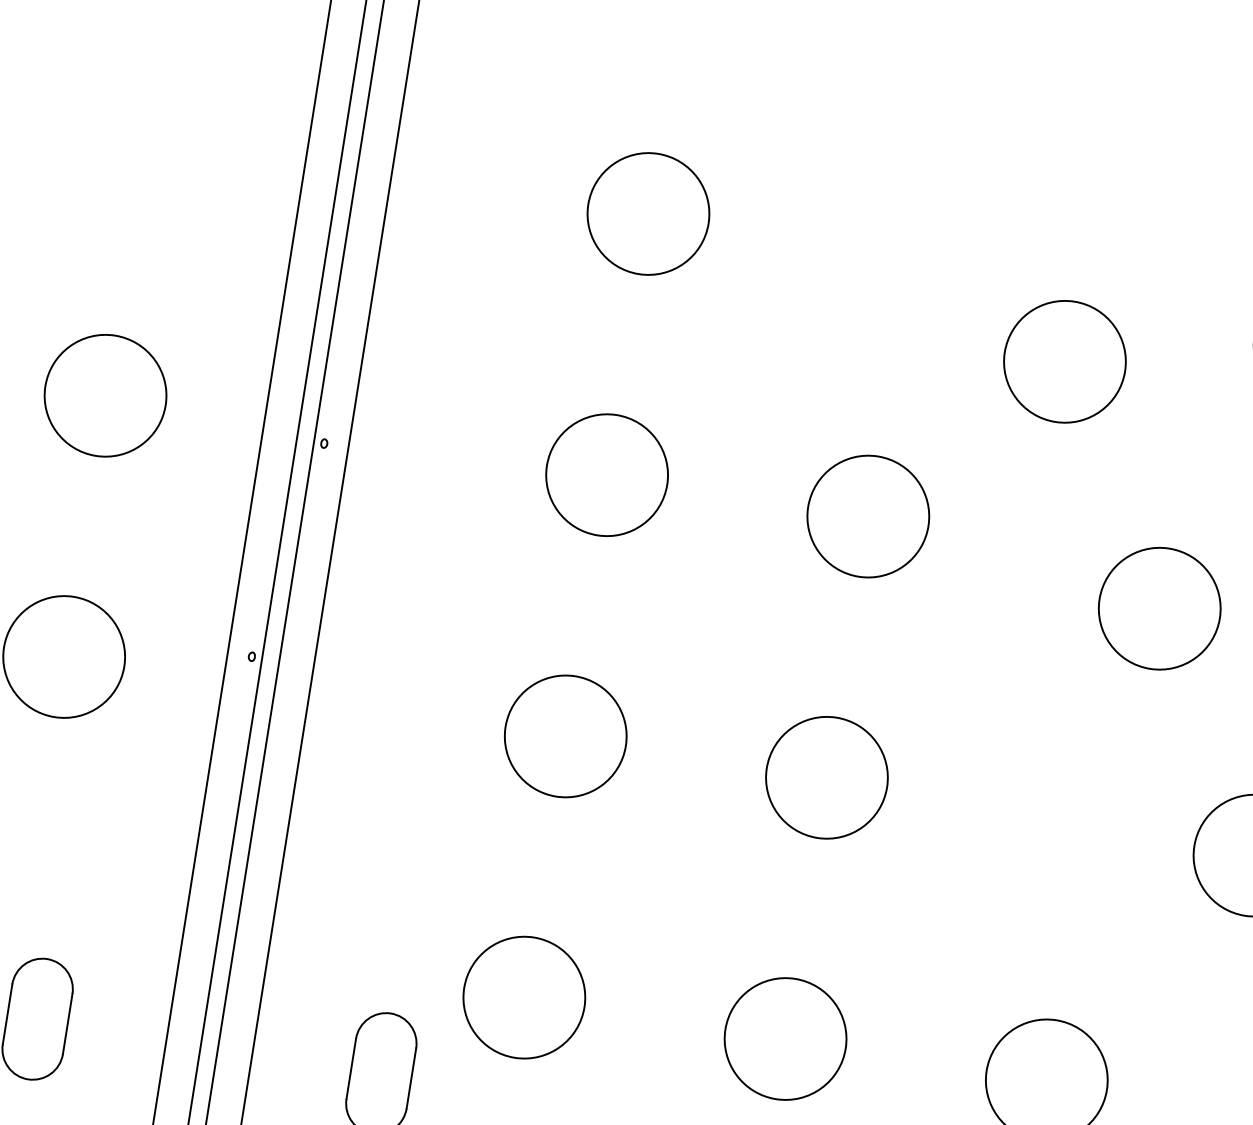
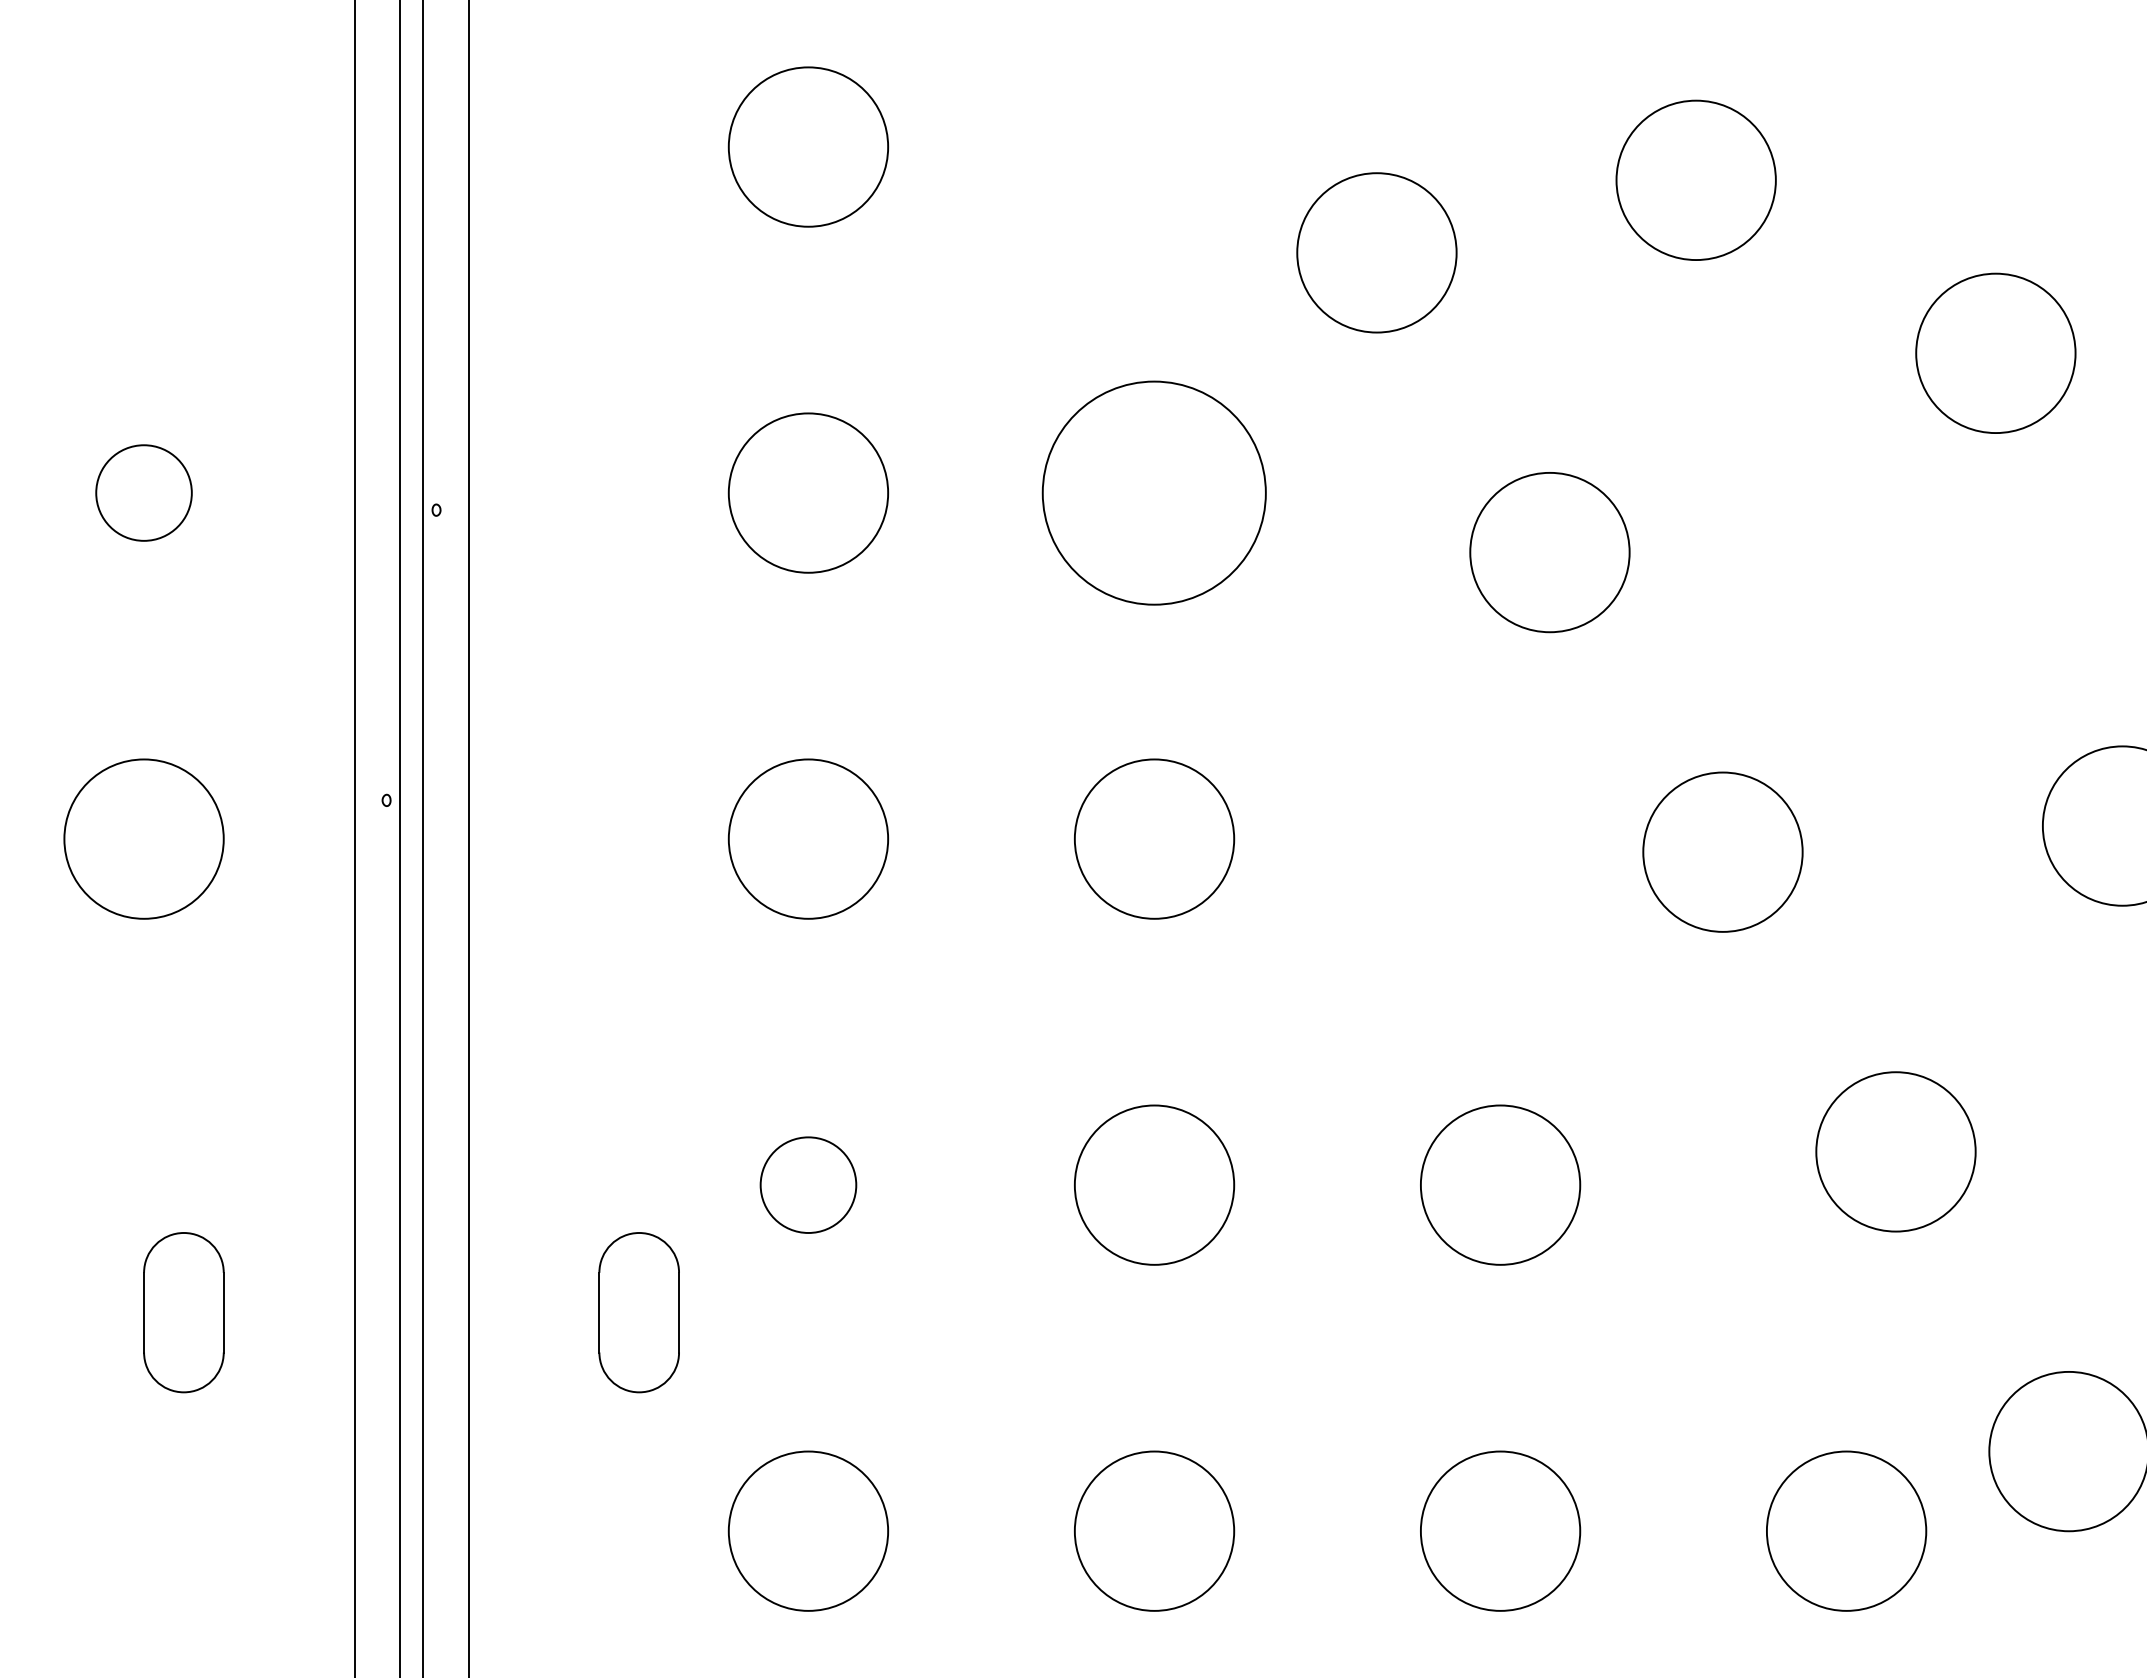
circle: (105, 395) -> (143, 492), size x0.6
circle: (868, 516) -> (1154, 492), size x1.4
circle: (524, 997) -> (808, 1184), size x0.6

